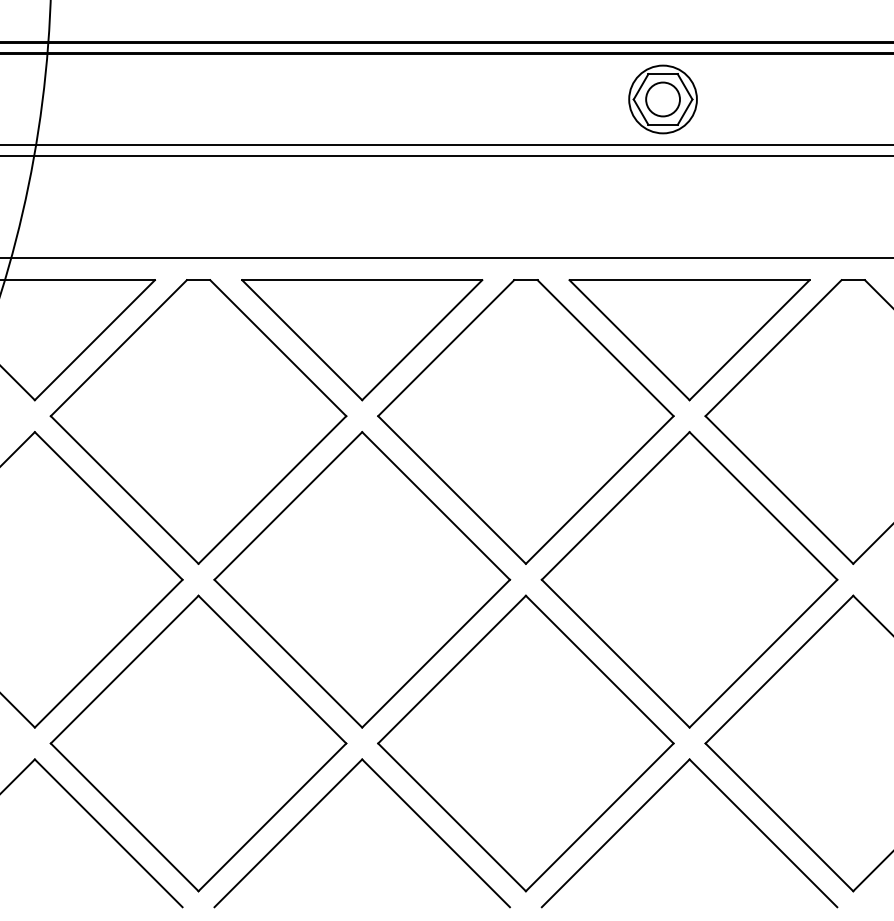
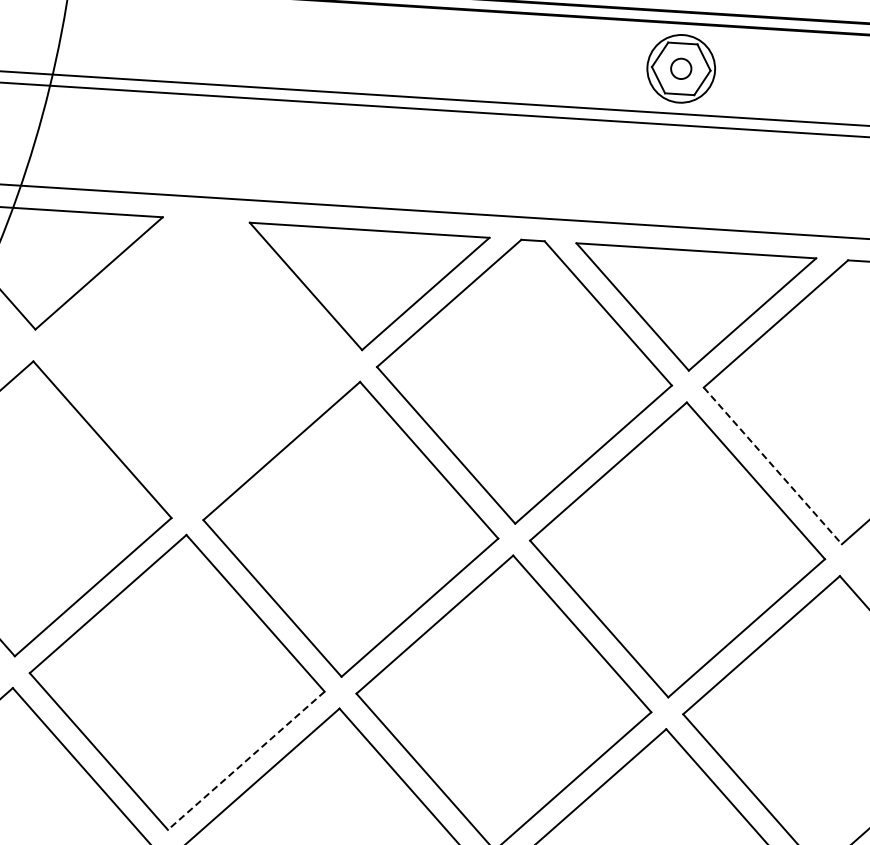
circle: (663, 99) -> (681, 68), size x0.6
part: (198, 421) -> (197, 361), removed
line: (779, 490) -> (772, 466), solid -> dashed
line: (272, 817) -> (246, 760), solid -> dashed

